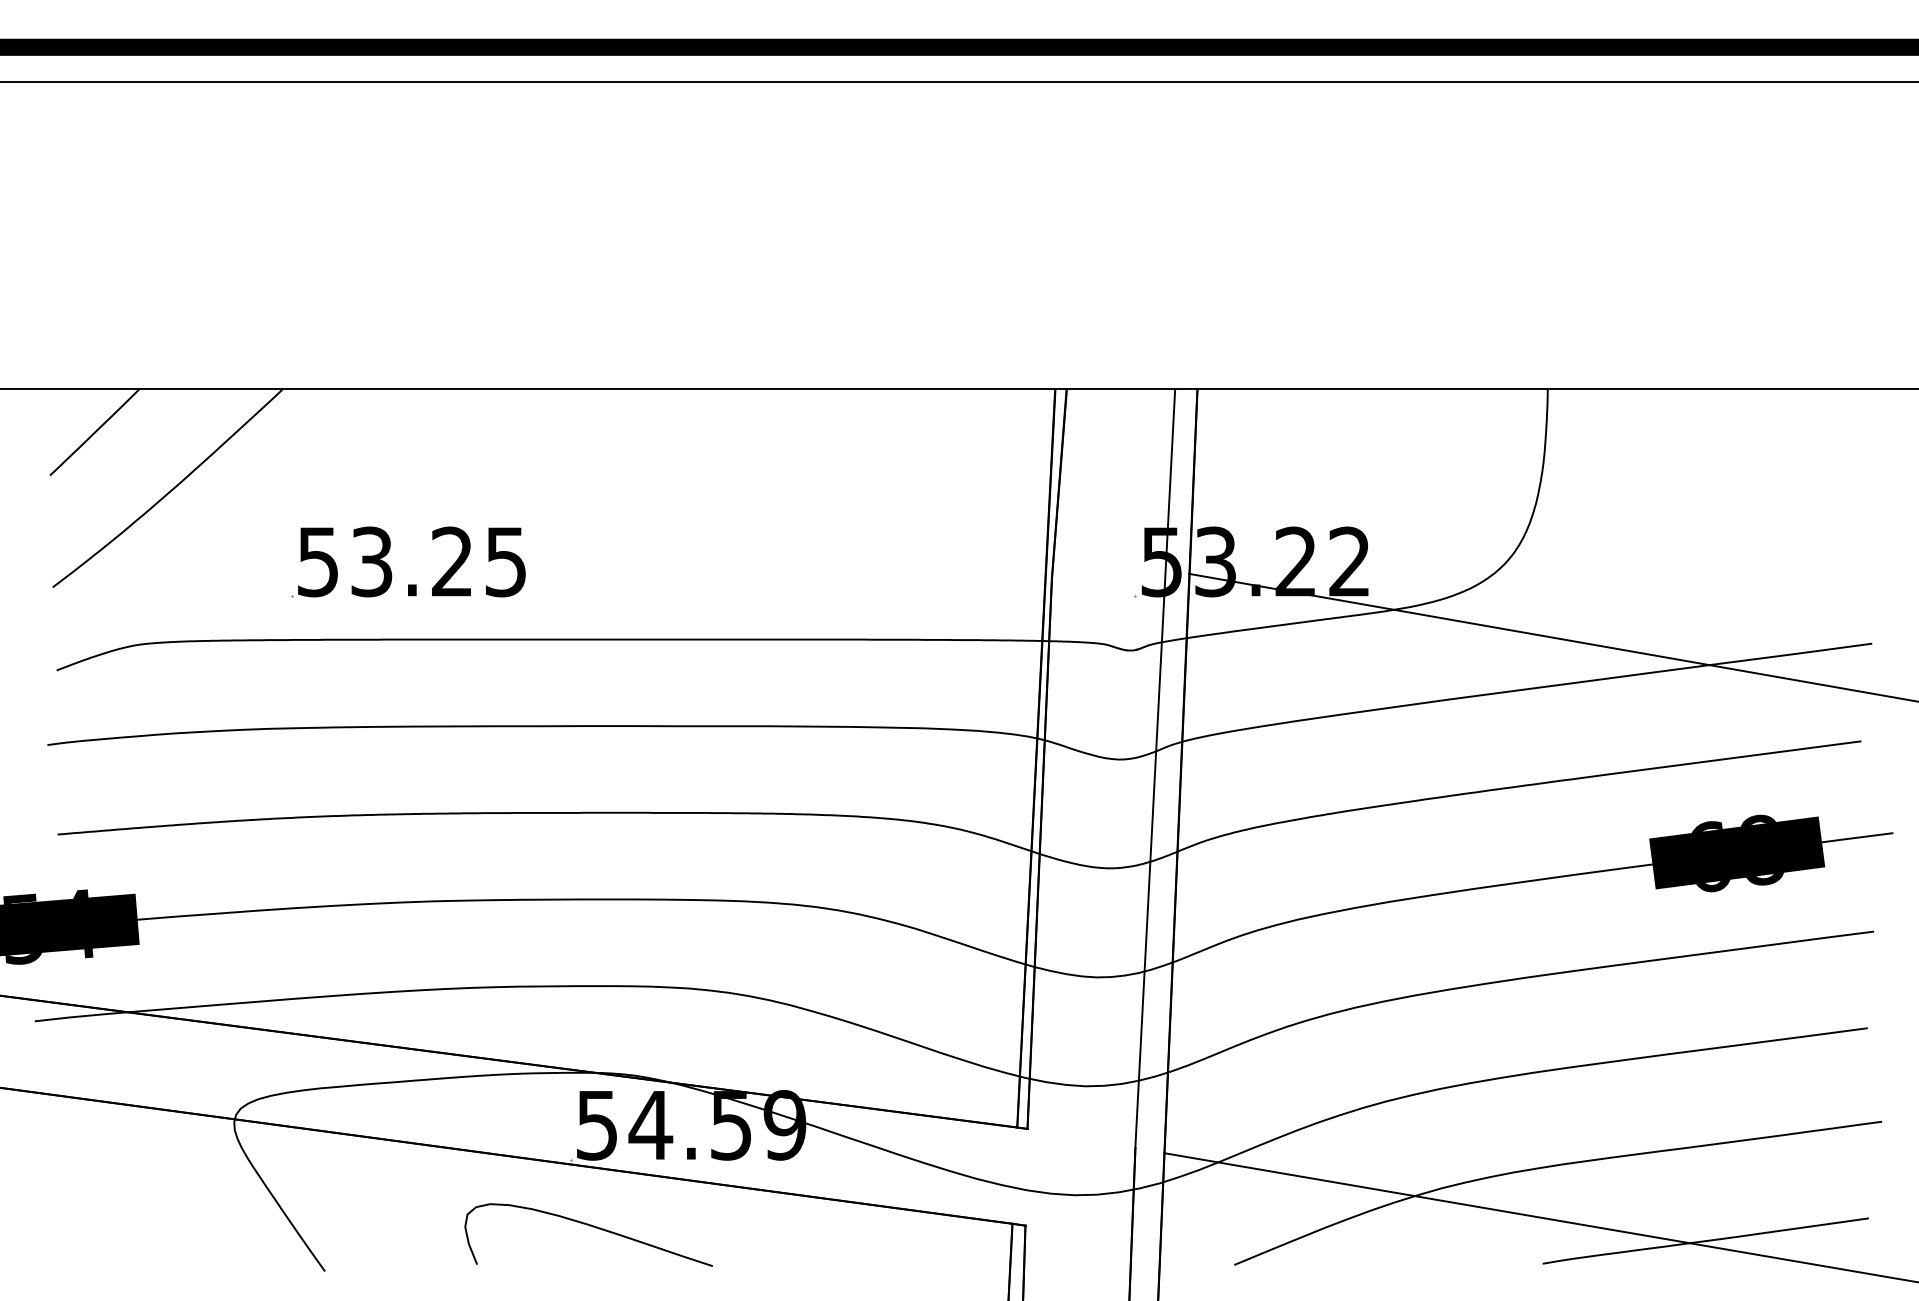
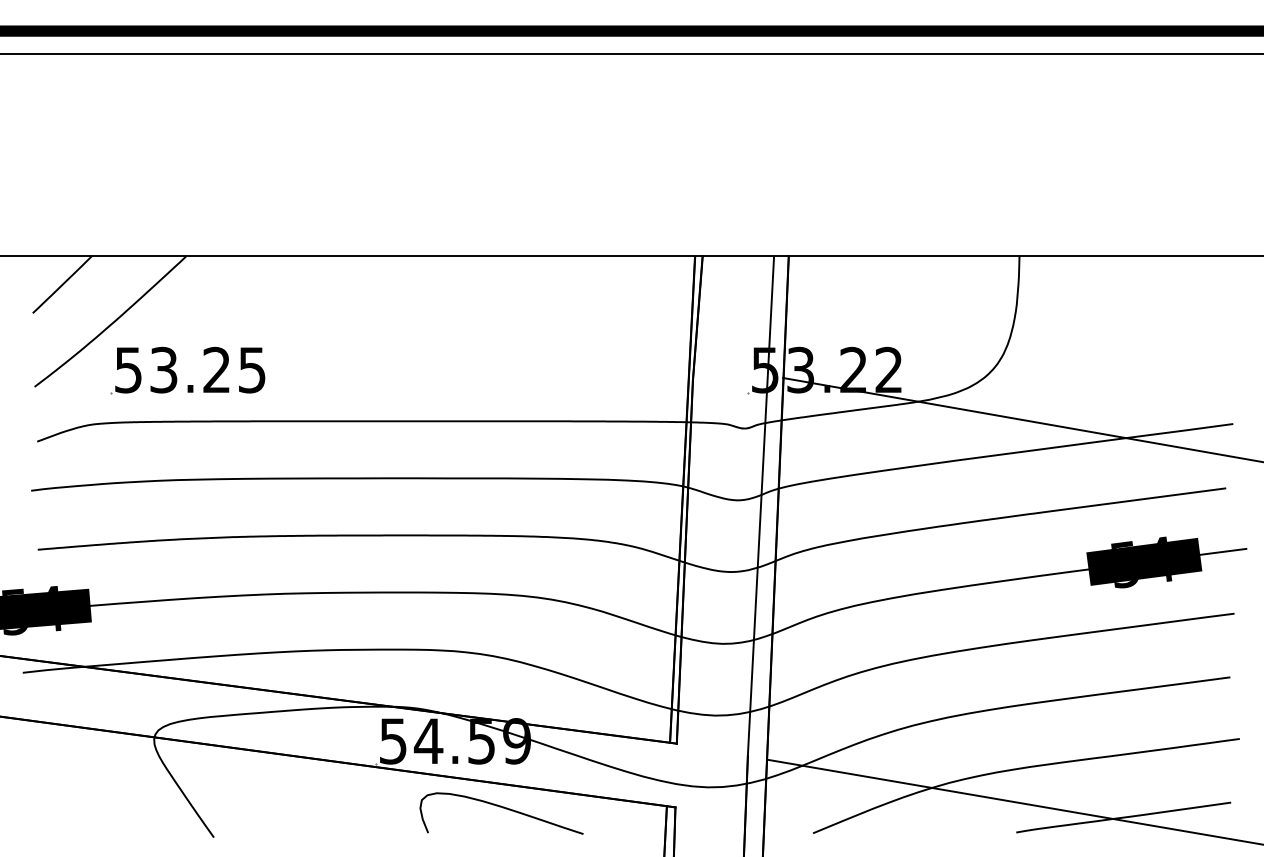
part: (391, 568) -> (176, 374), moved
text: (1734, 853) -> (1142, 562), 68 -> 54
curve: (589, 1227) -> (502, 808), moved

